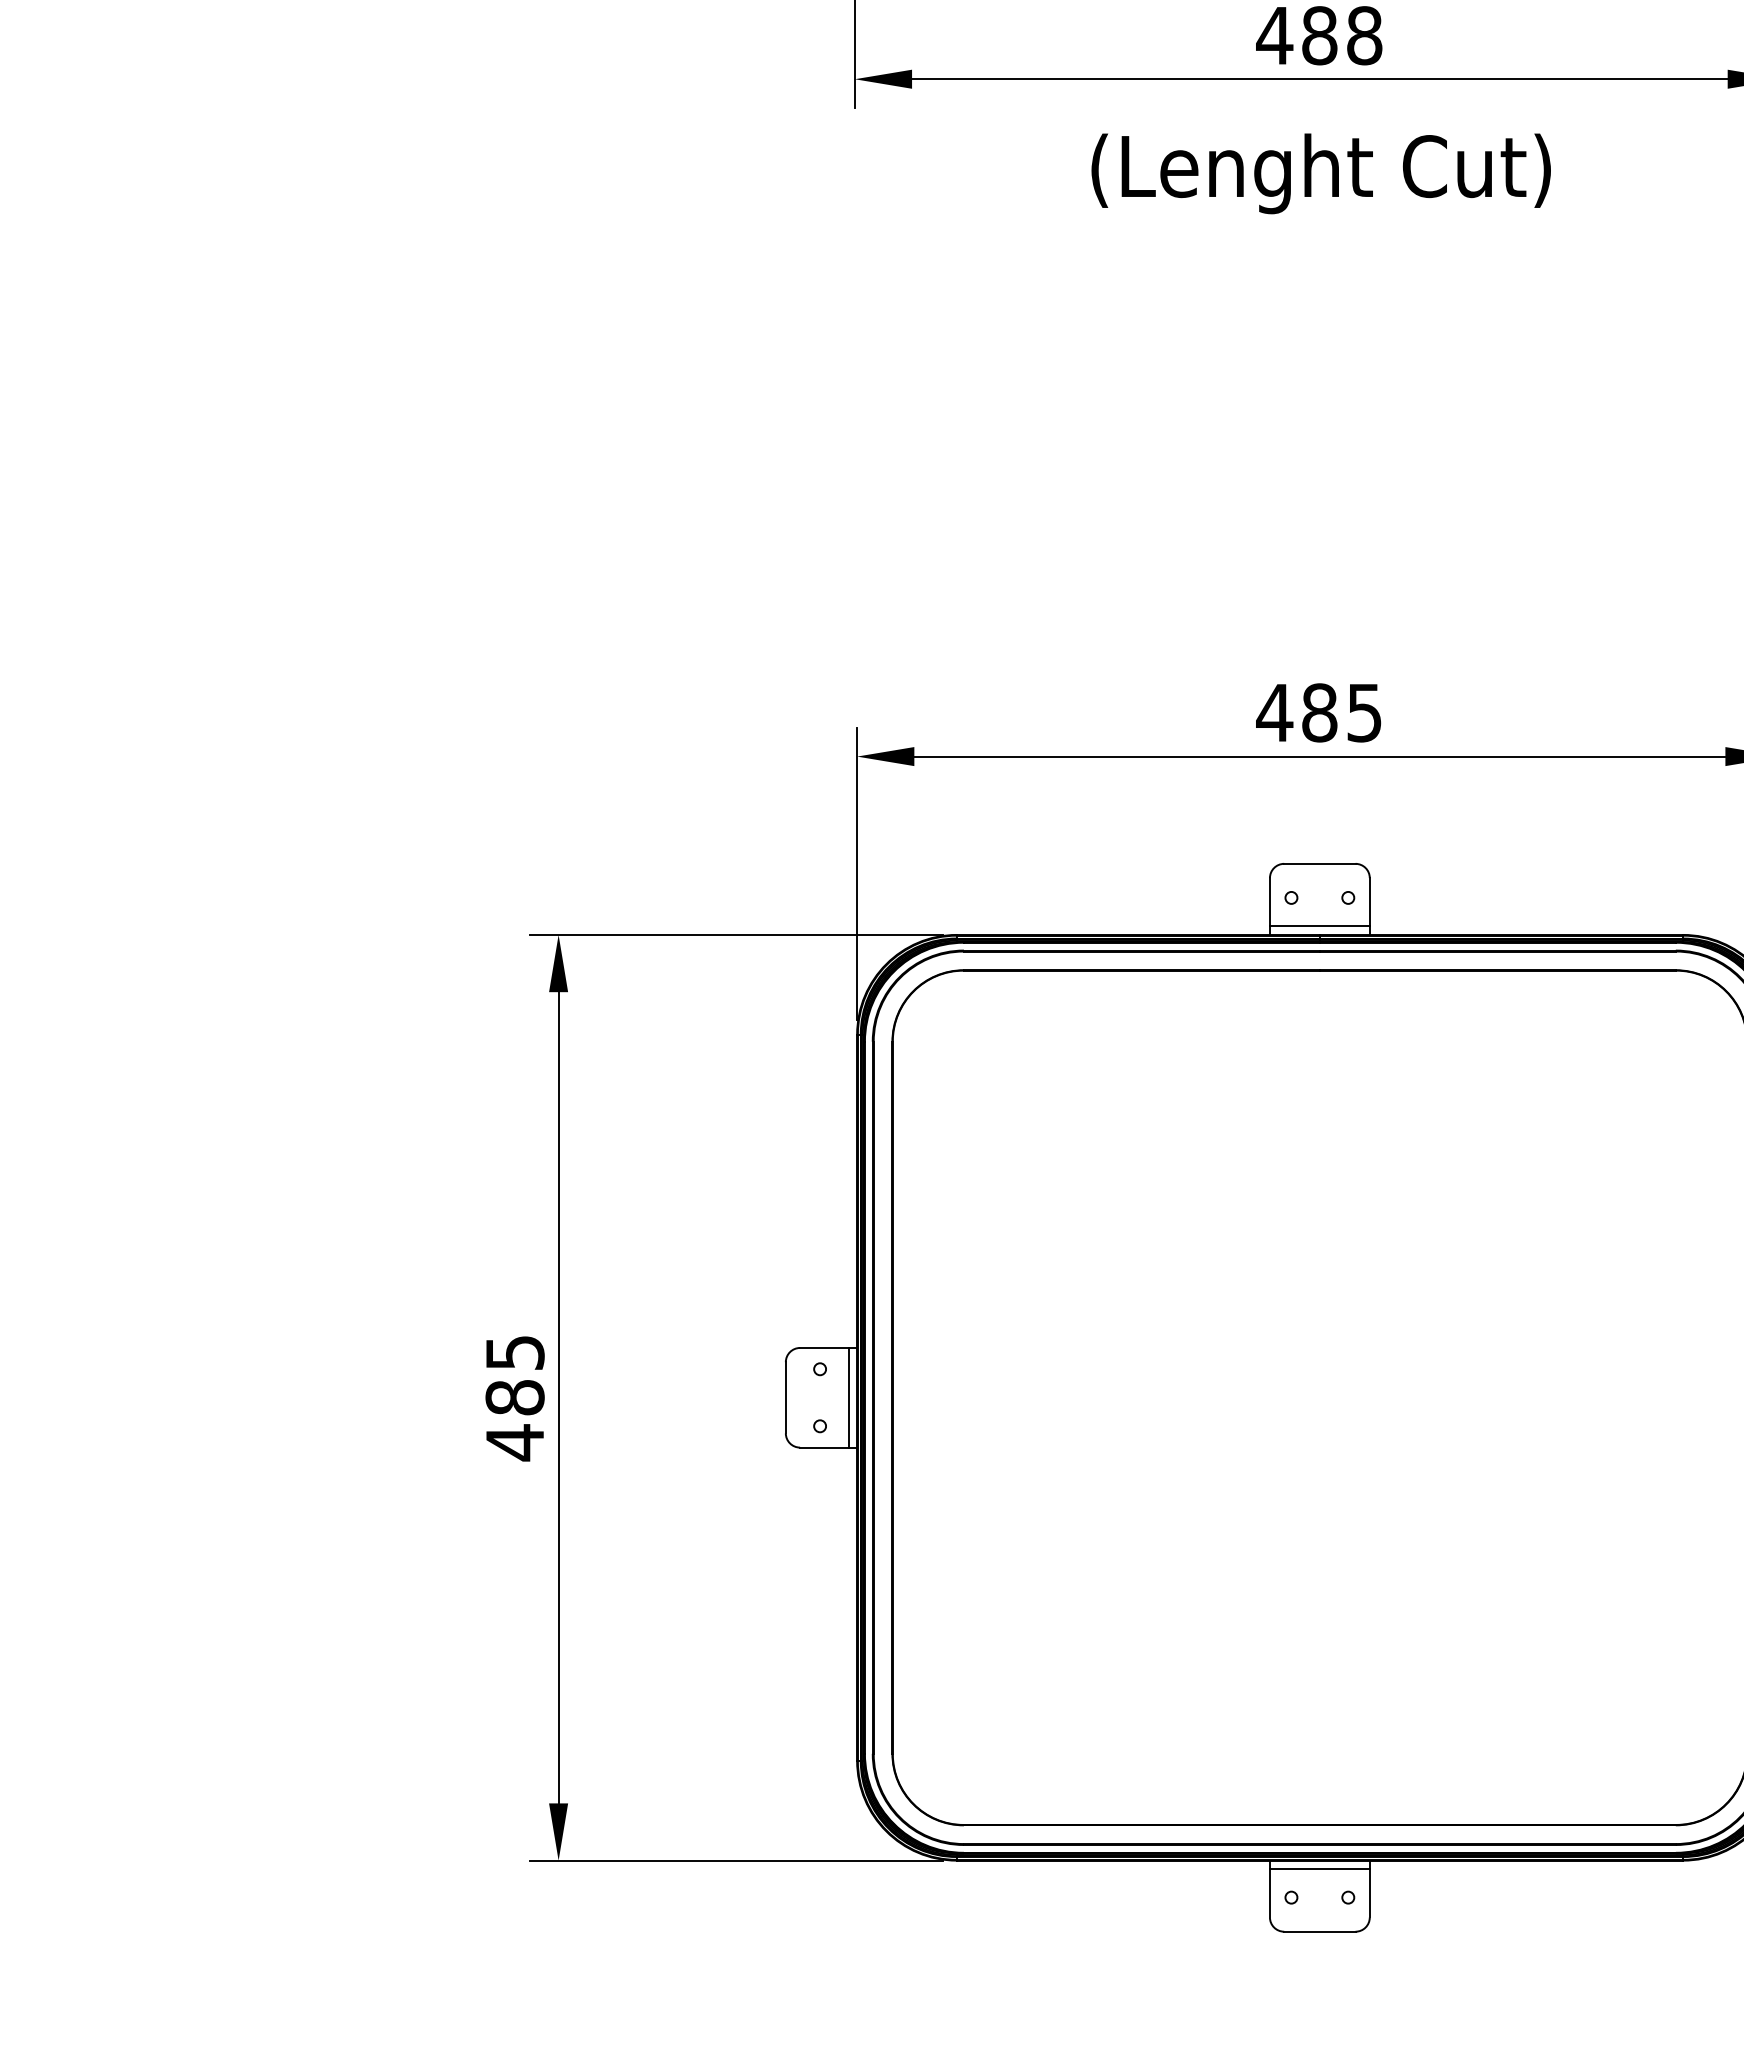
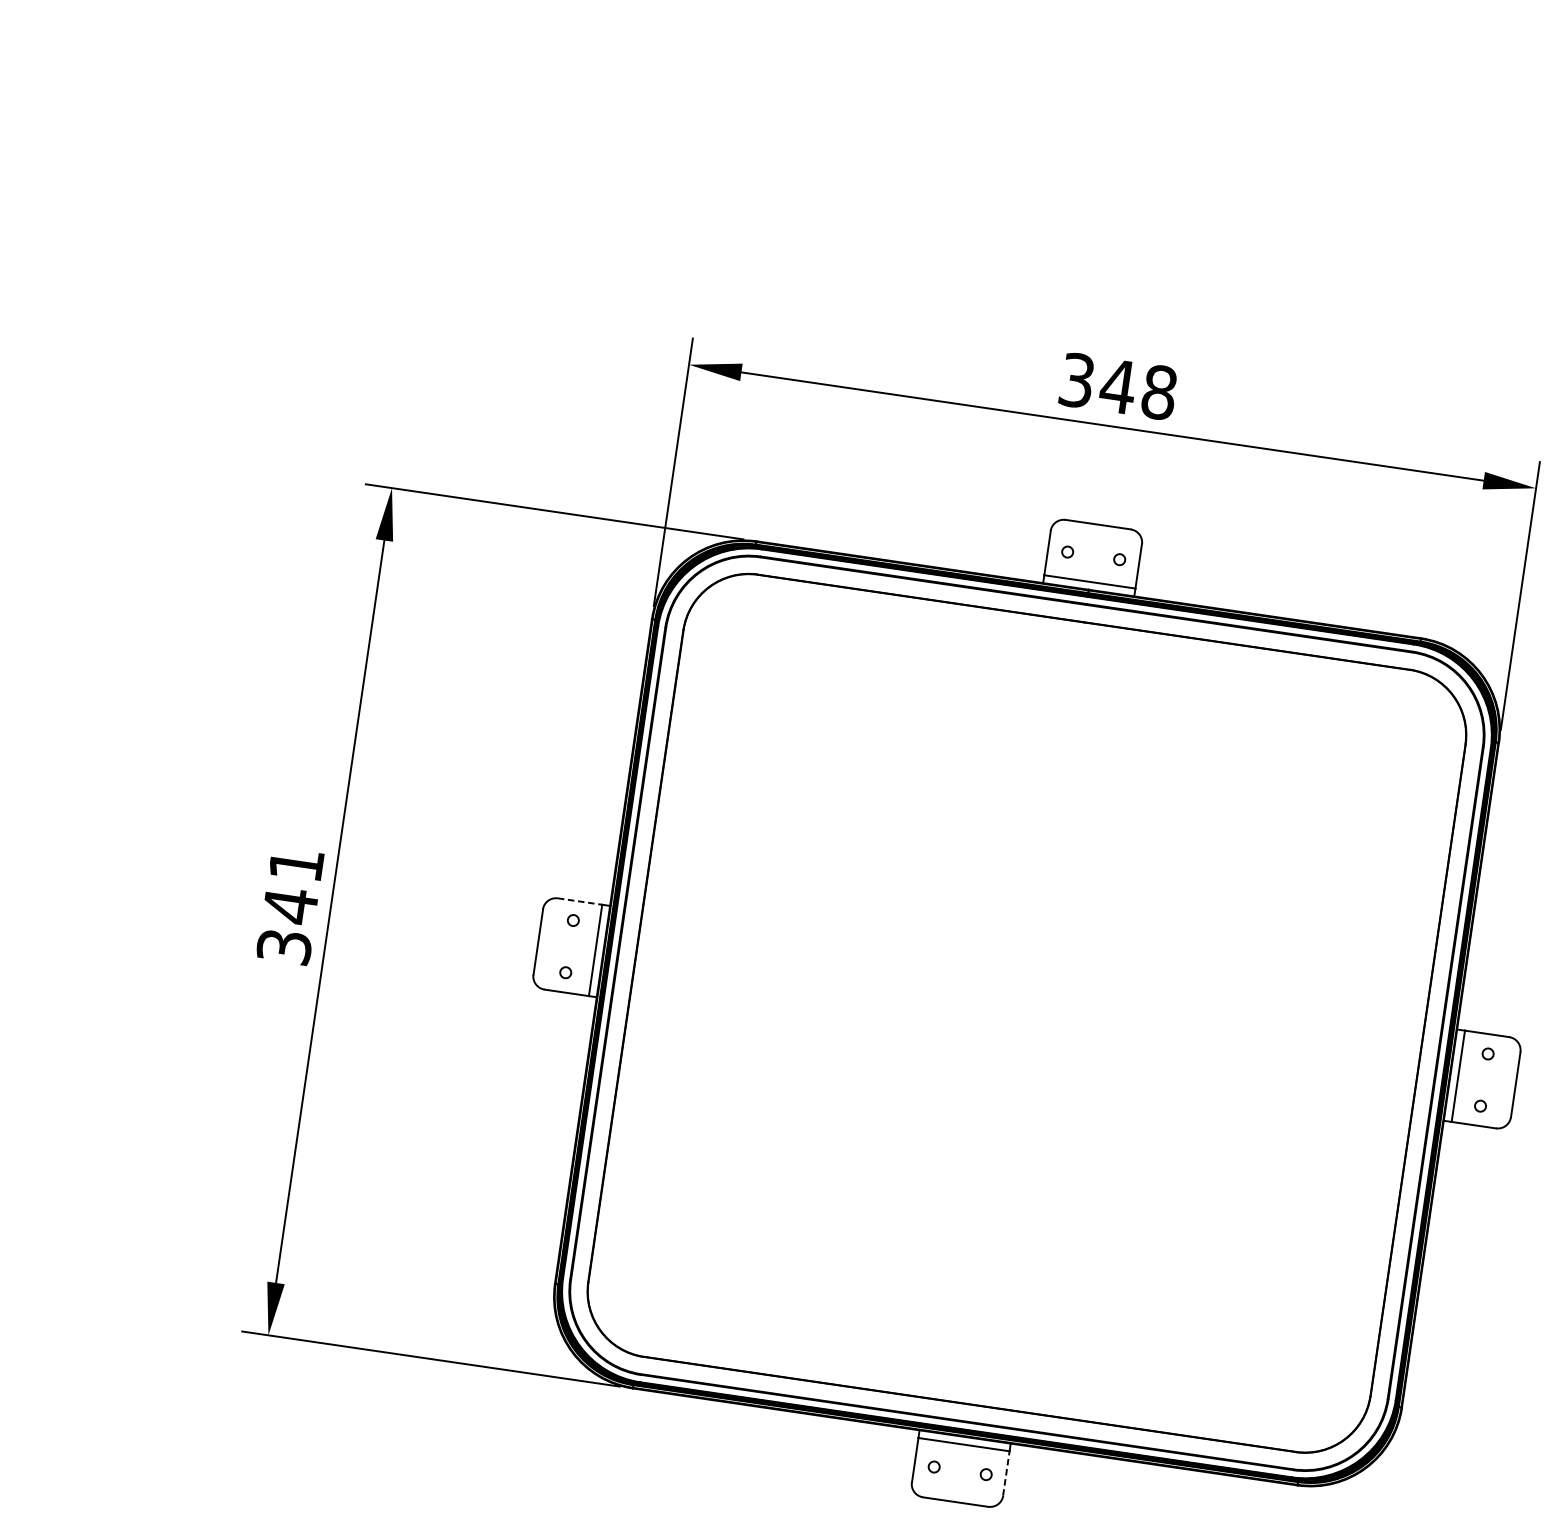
text: (1319, 712) -> (1118, 386), 485 -> 348
line: (824, 1347) -> (580, 901), solid -> dashed
text: (514, 1398) -> (289, 906), 485 -> 341
line: (1369, 1892) -> (1006, 1472), solid -> dashed

